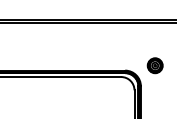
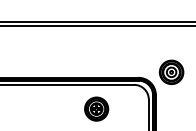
part: (155, 65) -> (171, 72), size x1.43
part: (87, 98) -> (96, 108), added

